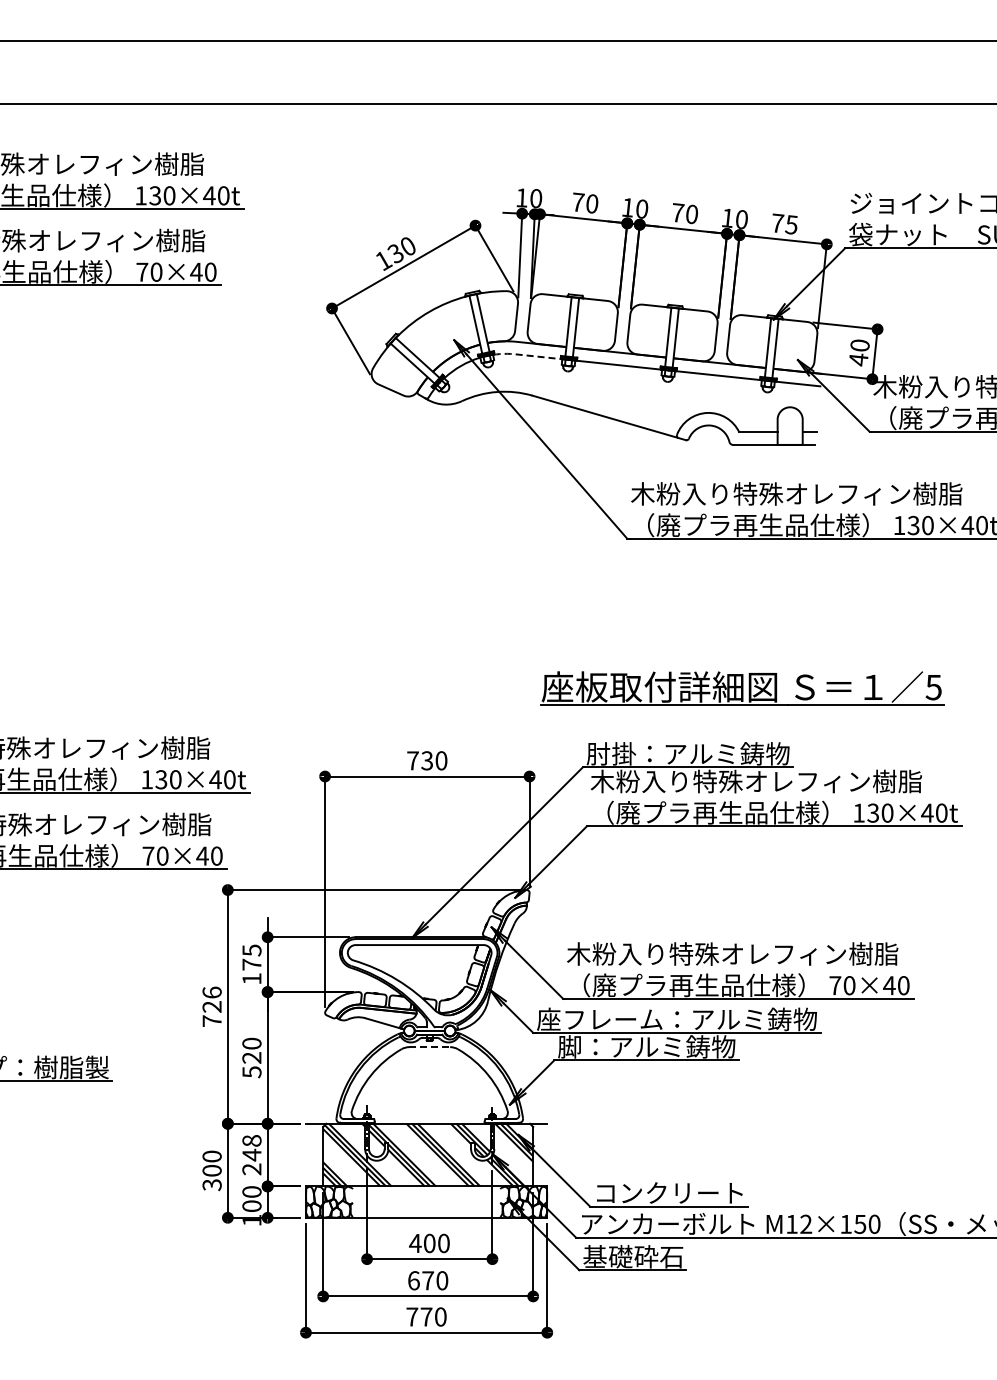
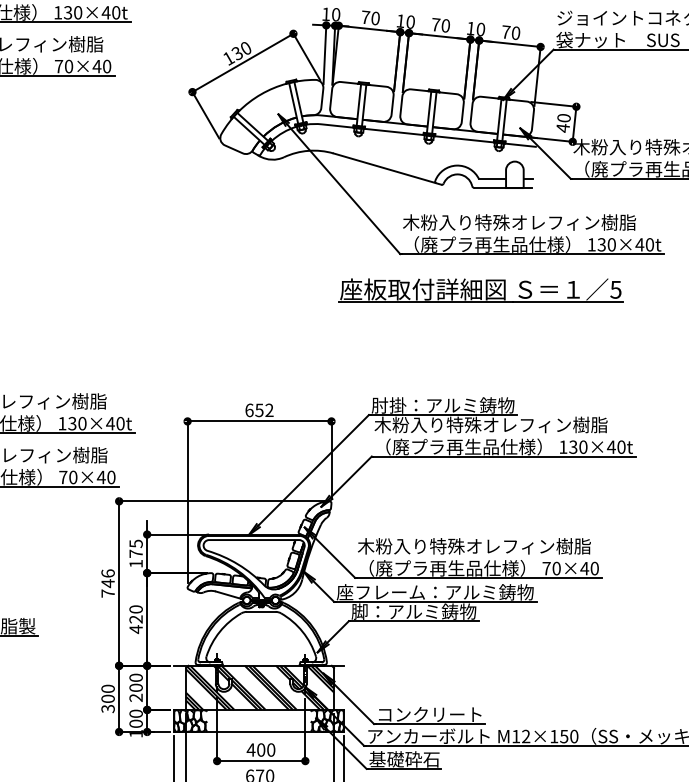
text: (791, 224) -> (515, 32), 75 -> 70
line: (525, 355) -> (328, 125), dashed -> solid
part: (742, 688) -> (481, 290), moved
text: (427, 760) -> (259, 410), 730 -> 652
text: (211, 1006) -> (107, 583), 726 -> 746
line: (430, 1047) -> (261, 612), dashed -> solid
text: (251, 1071) -> (135, 629), 520 -> 420
text: (251, 1148) -> (135, 683), 248 -> 200

